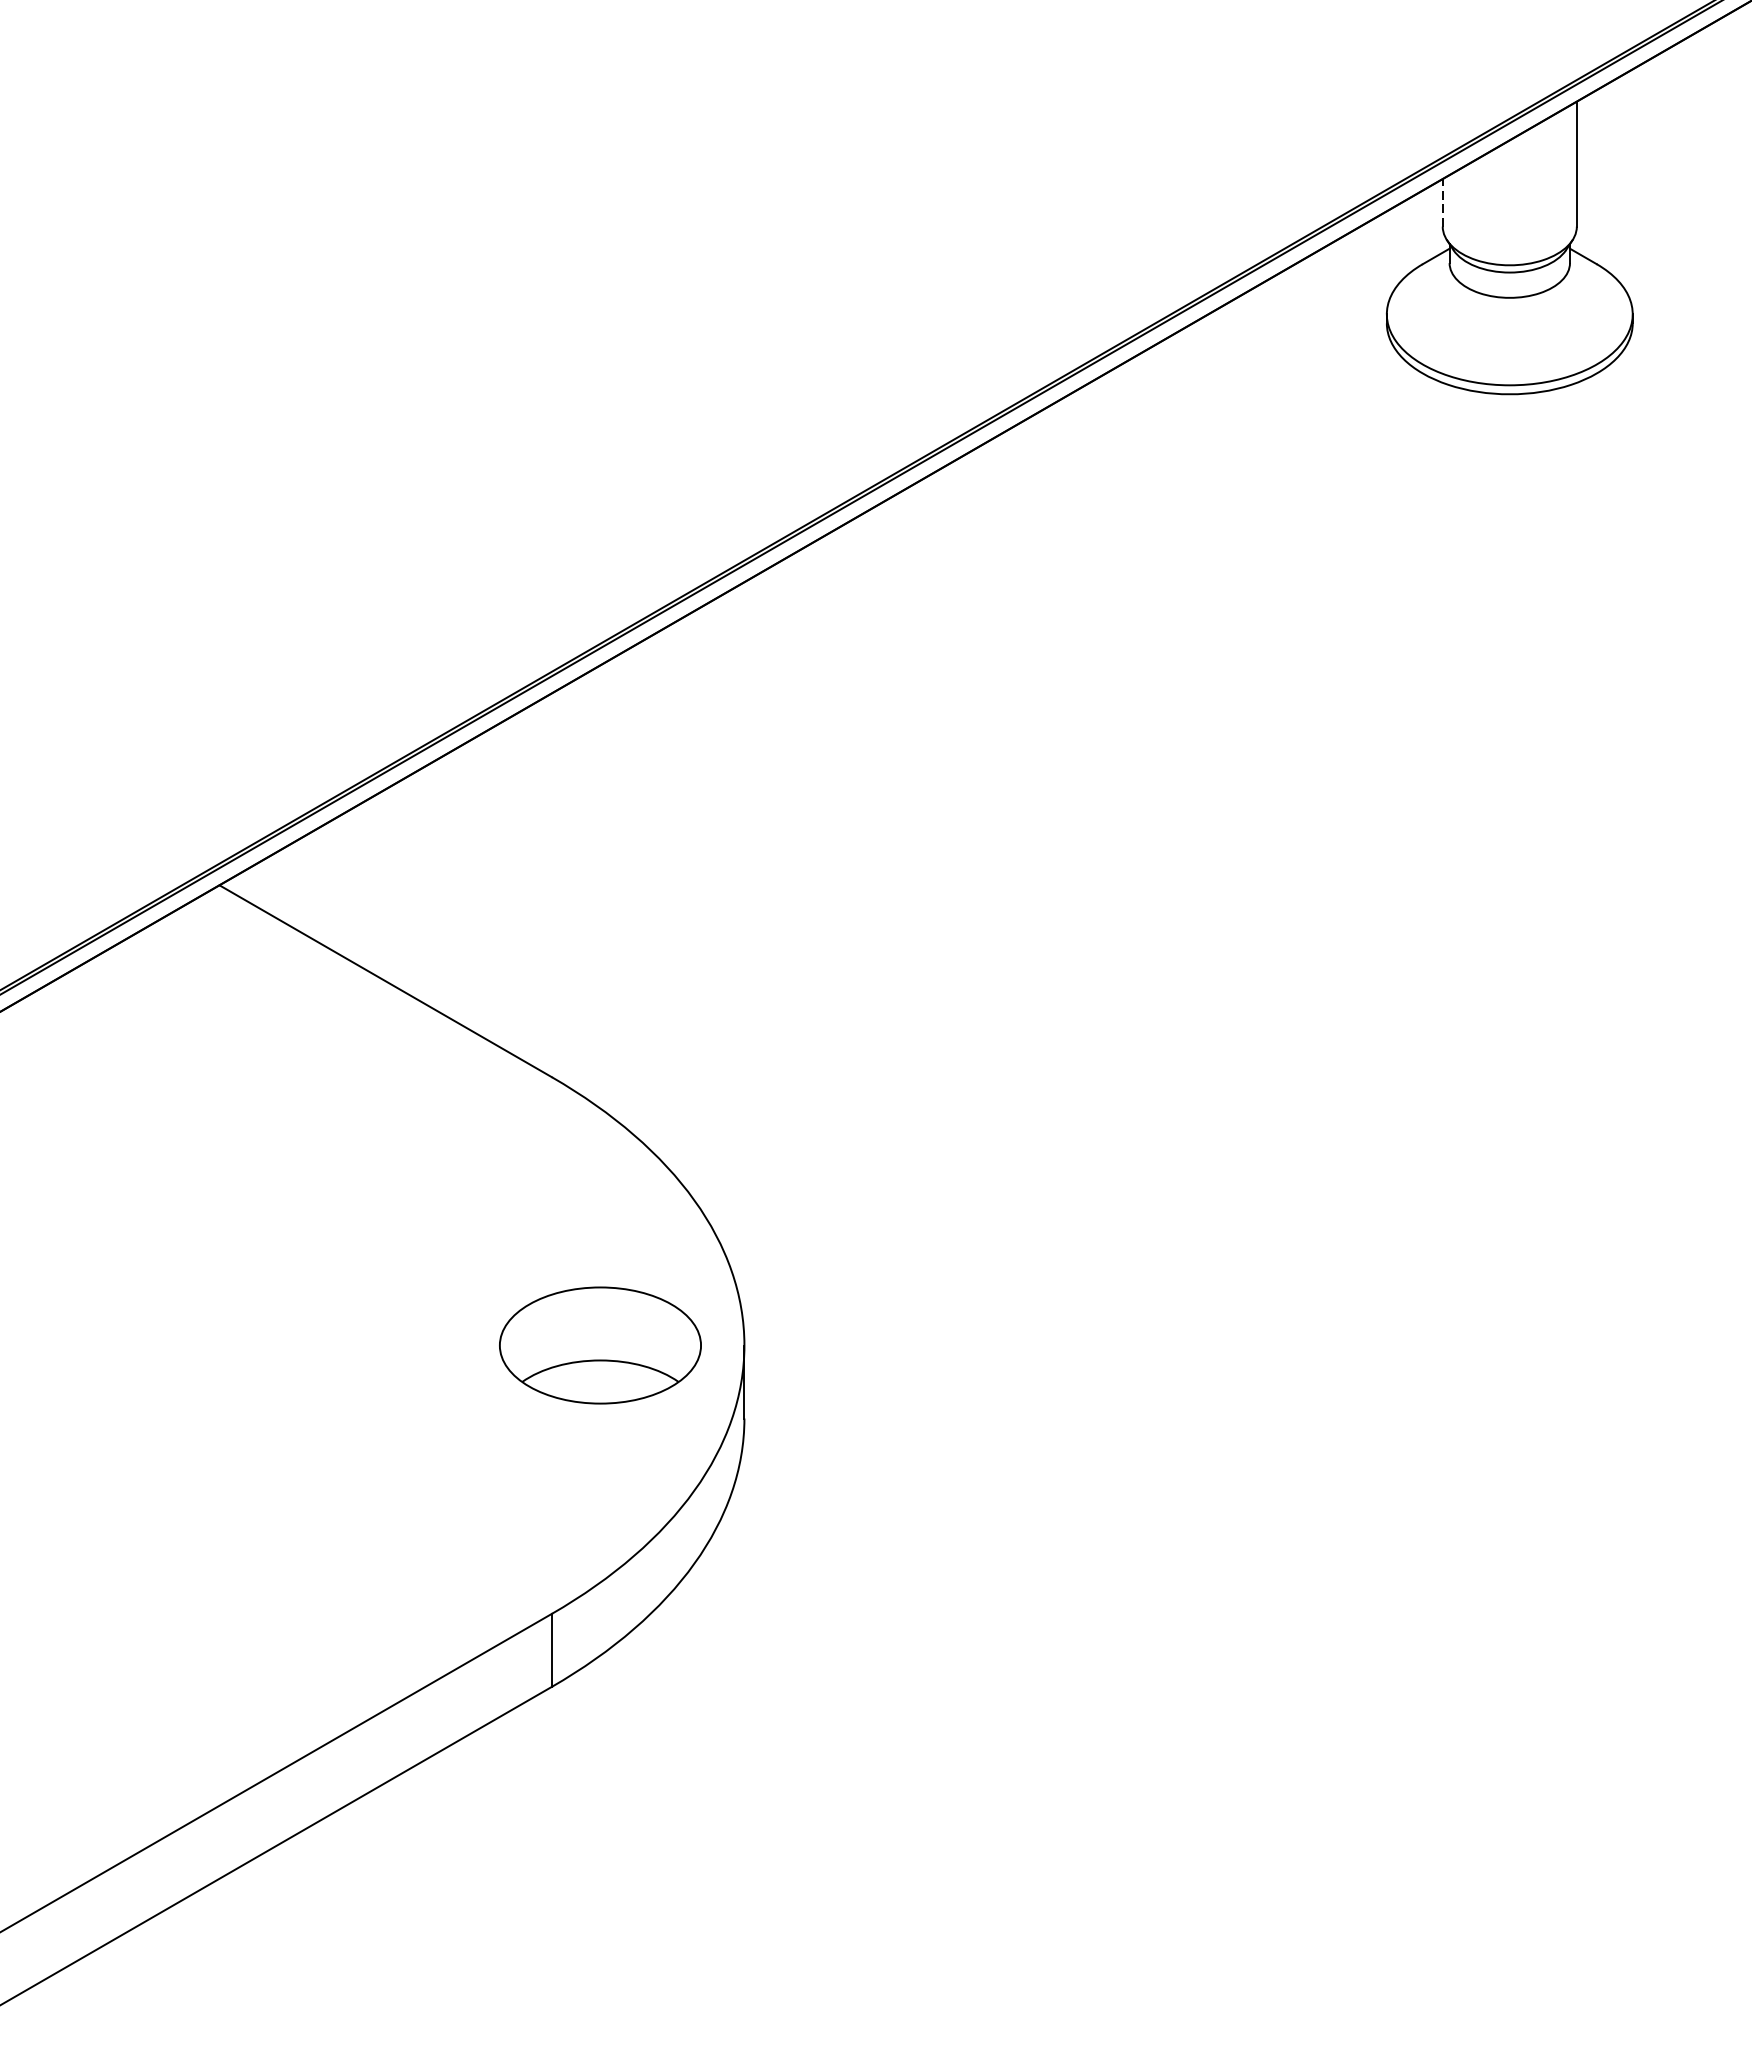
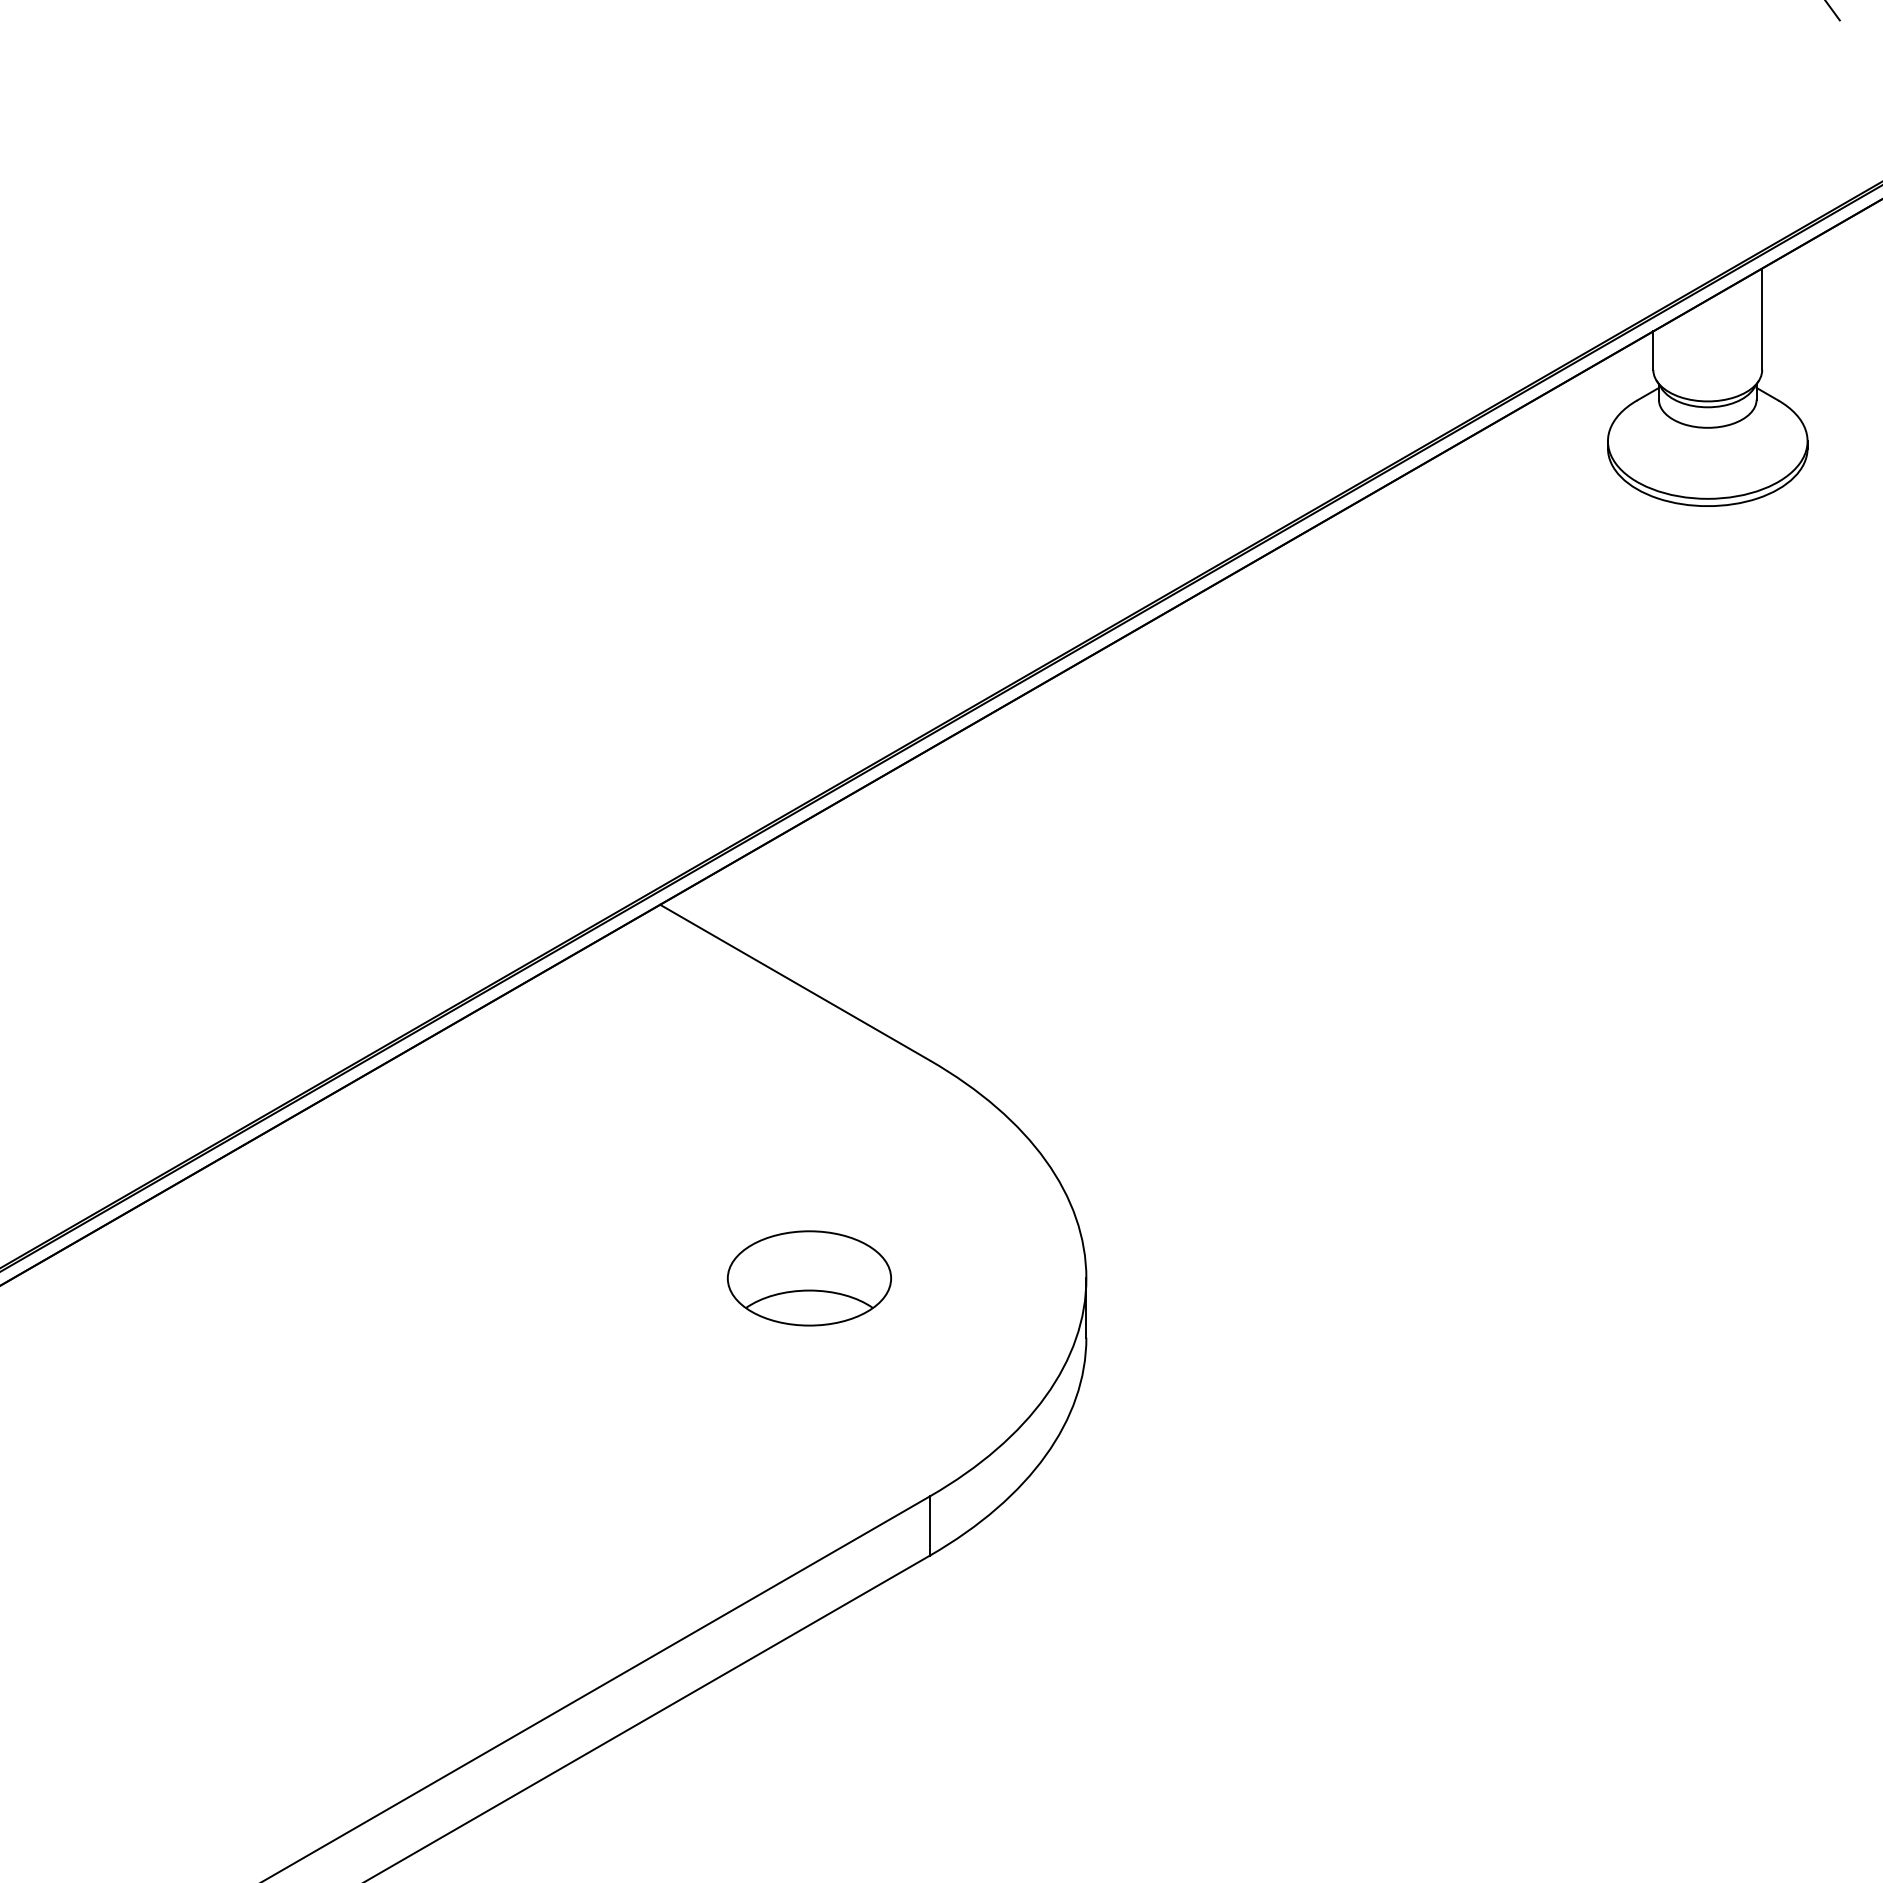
line: (1442, 202) -> (1653, 350), dashed -> solid
part: (599, 1345) -> (808, 1278), moved

